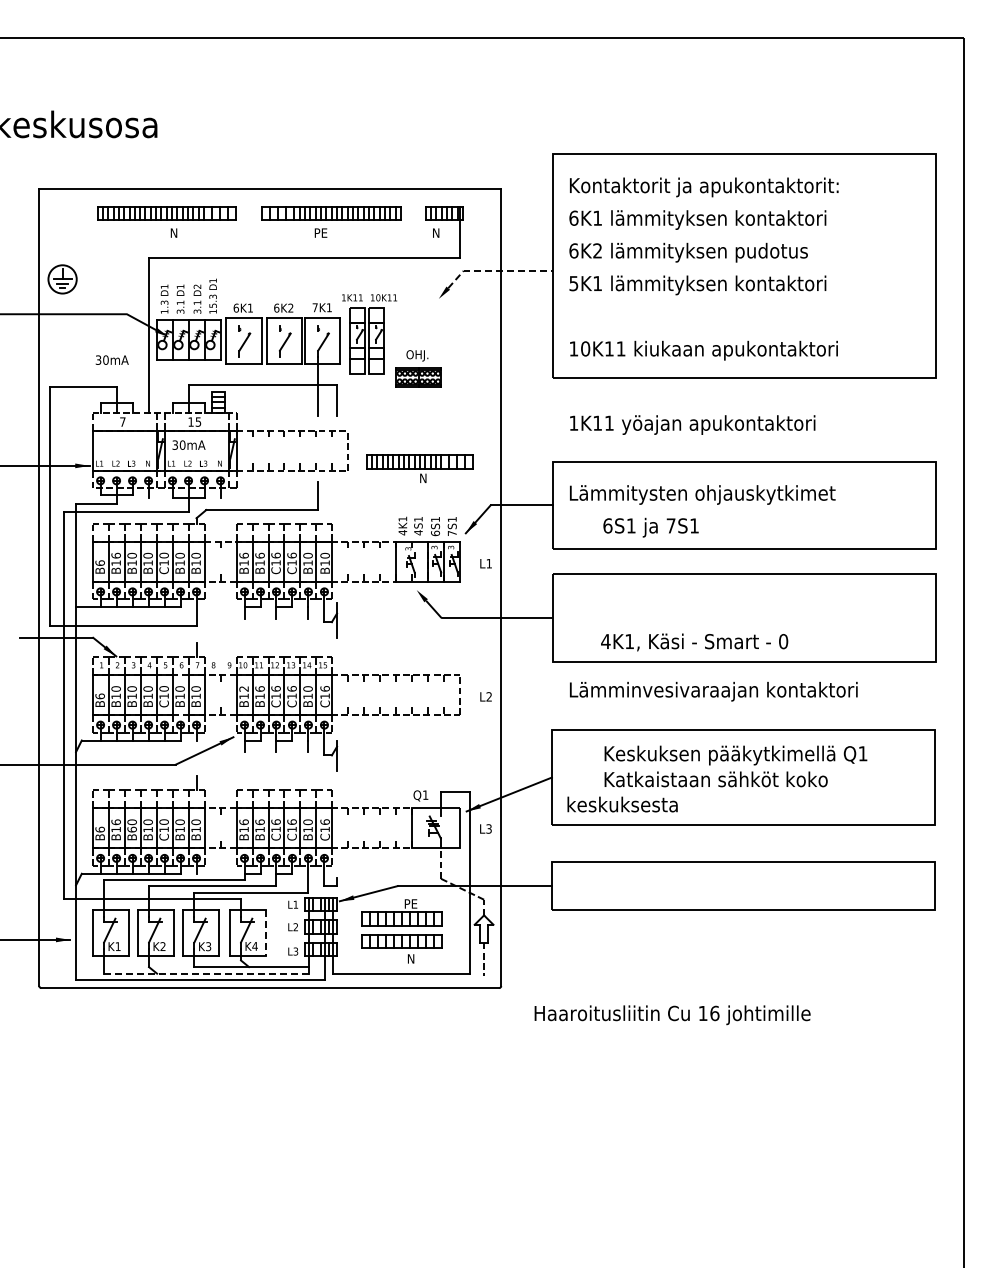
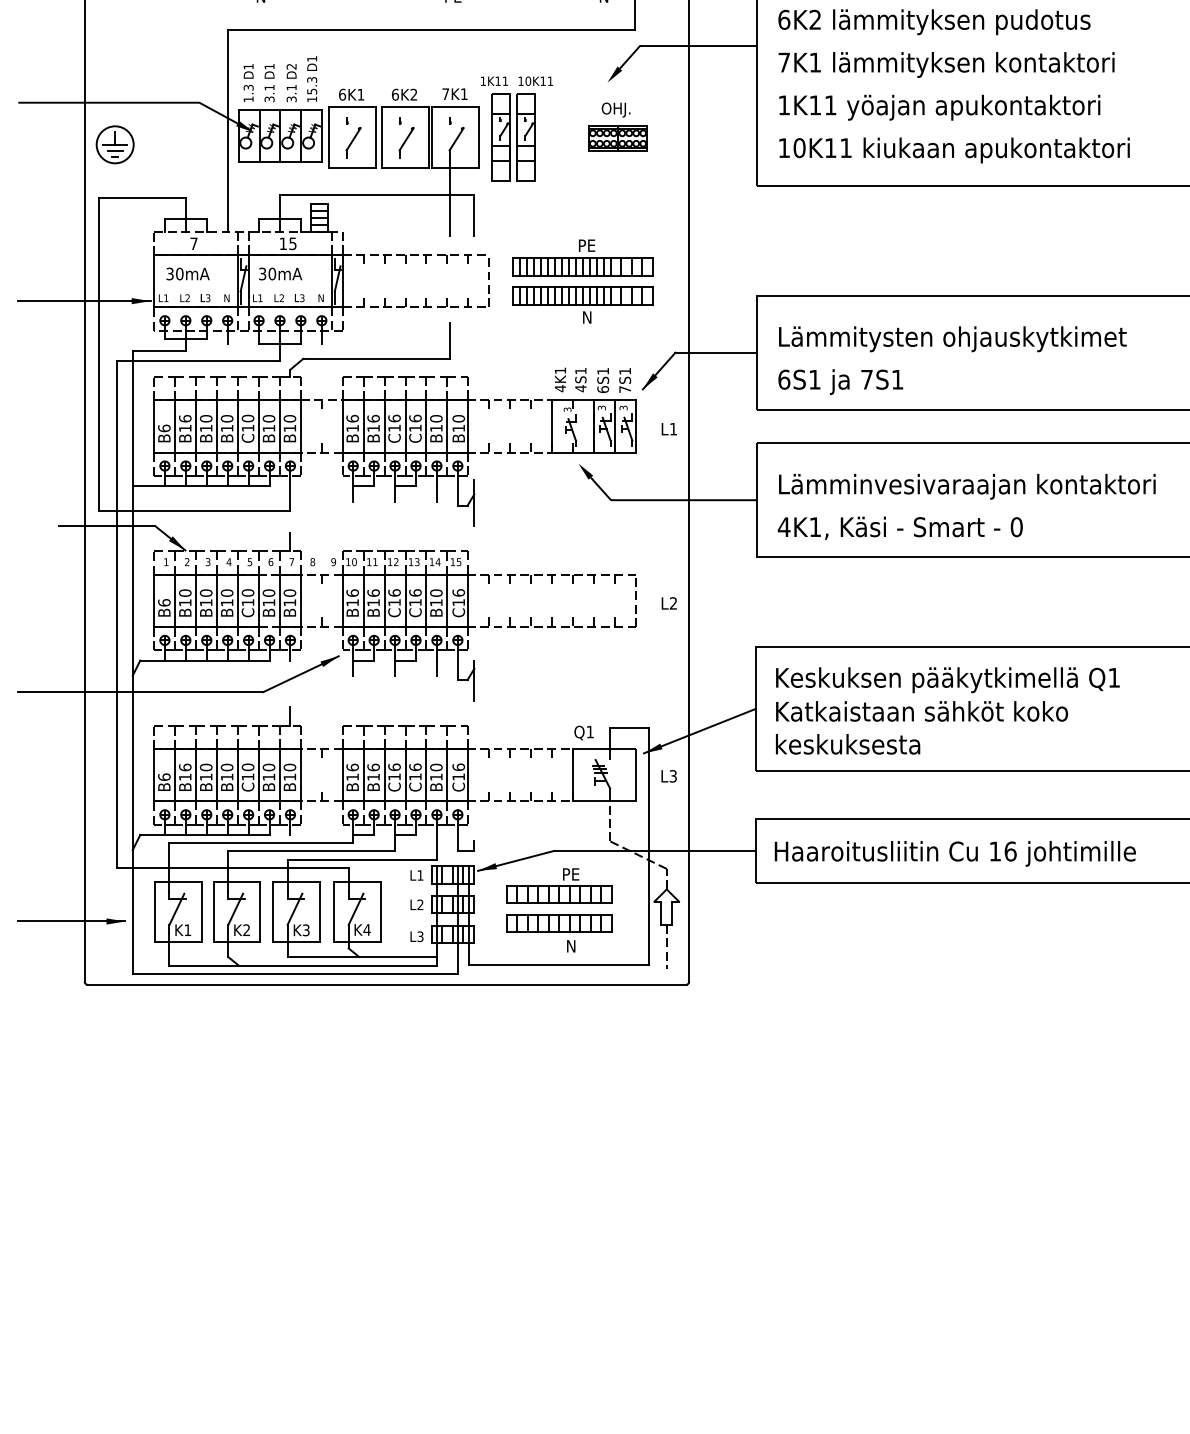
line: (496, 270) -> (682, 45), dashed -> solid
part: (62, 279) -> (115, 144), moved
text: (573, 283) -> (783, 62), 5K1 -> 7K1
text: (111, 359) -> (187, 273), moved
part: (418, 368) -> (617, 126), moved
text: (692, 424) -> (939, 106), moved
part: (419, 432) -> (582, 257), added
text: (650, 527) -> (840, 381), moved
text: (694, 642) -> (900, 528), moved
text: (243, 688) -> (351, 592), B12 -> B16
text: (713, 691) -> (966, 486), moved
text: (735, 766) -> (947, 694), moved
text: (131, 829) -> (205, 776), B60 -> B10
line: (265, 933) -> (380, 913), dashed -> solid
line: (206, 973) -> (303, 965), dashed -> solid
text: (672, 1015) -> (955, 854), moved

